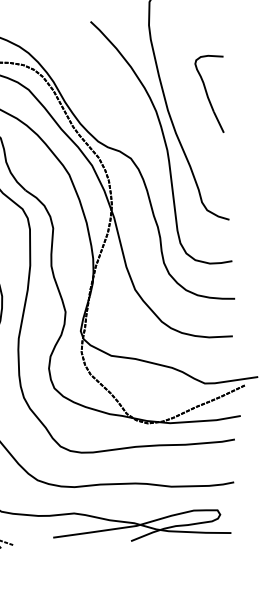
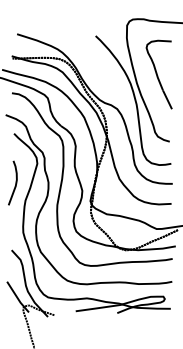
part: (208, 93) -> (158, 74), size x1.67

